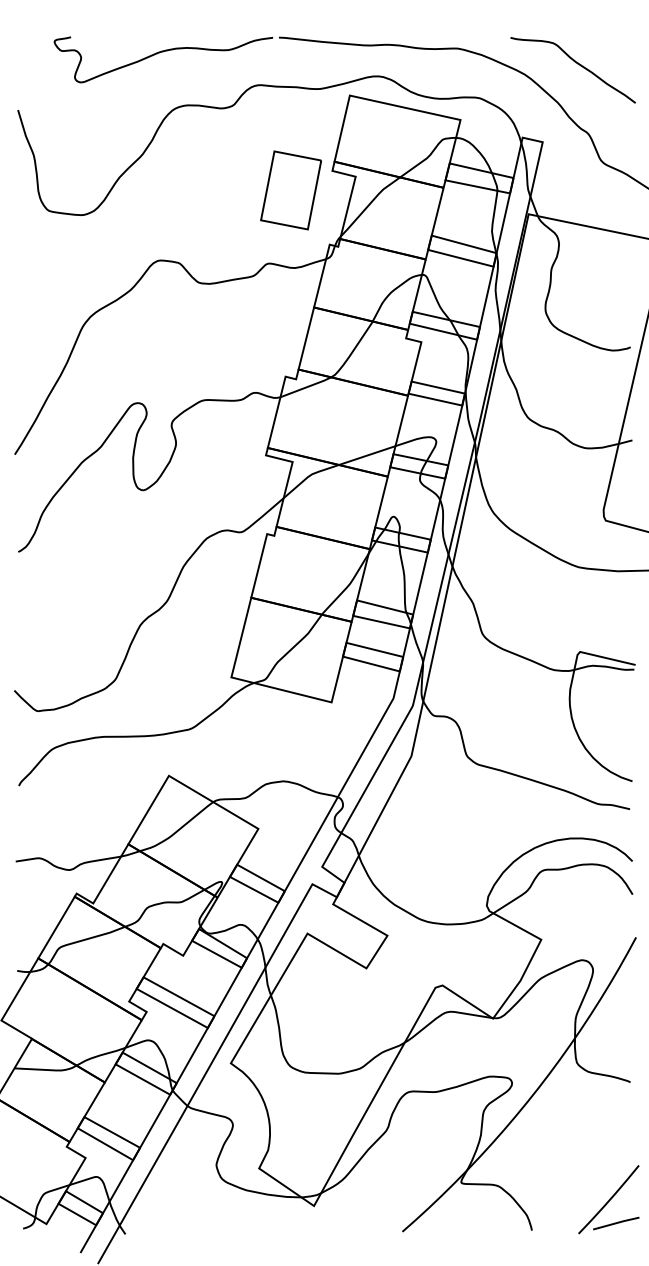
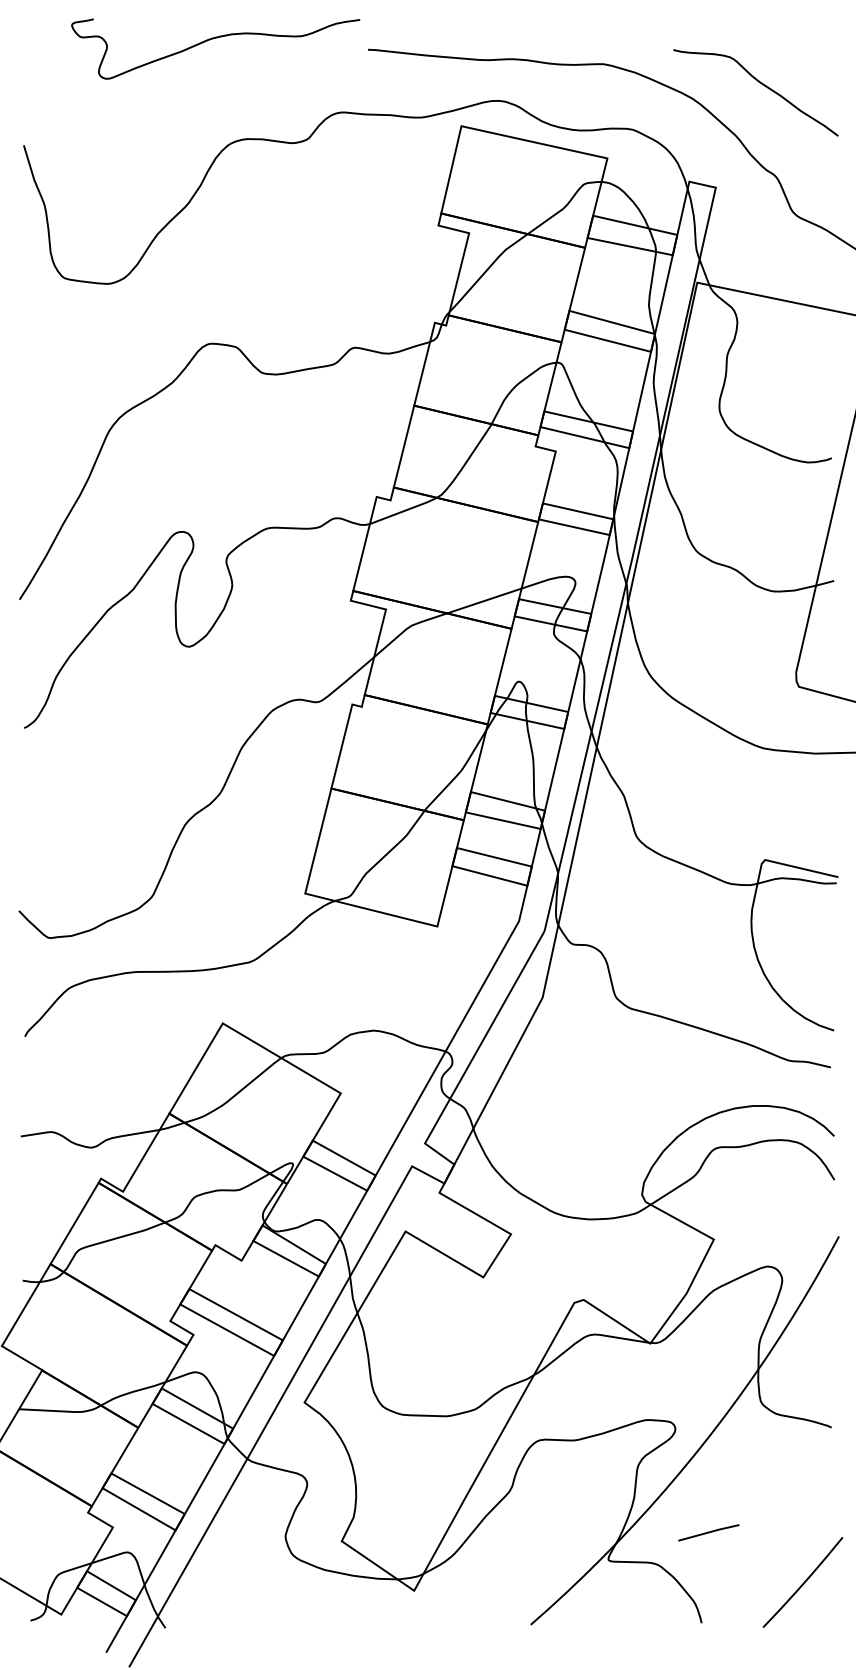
curve: (161, 52) -> (213, 39), moved
part: (290, 189) -> (383, 250), removed
line: (616, 1223) -> (708, 1532), moved

